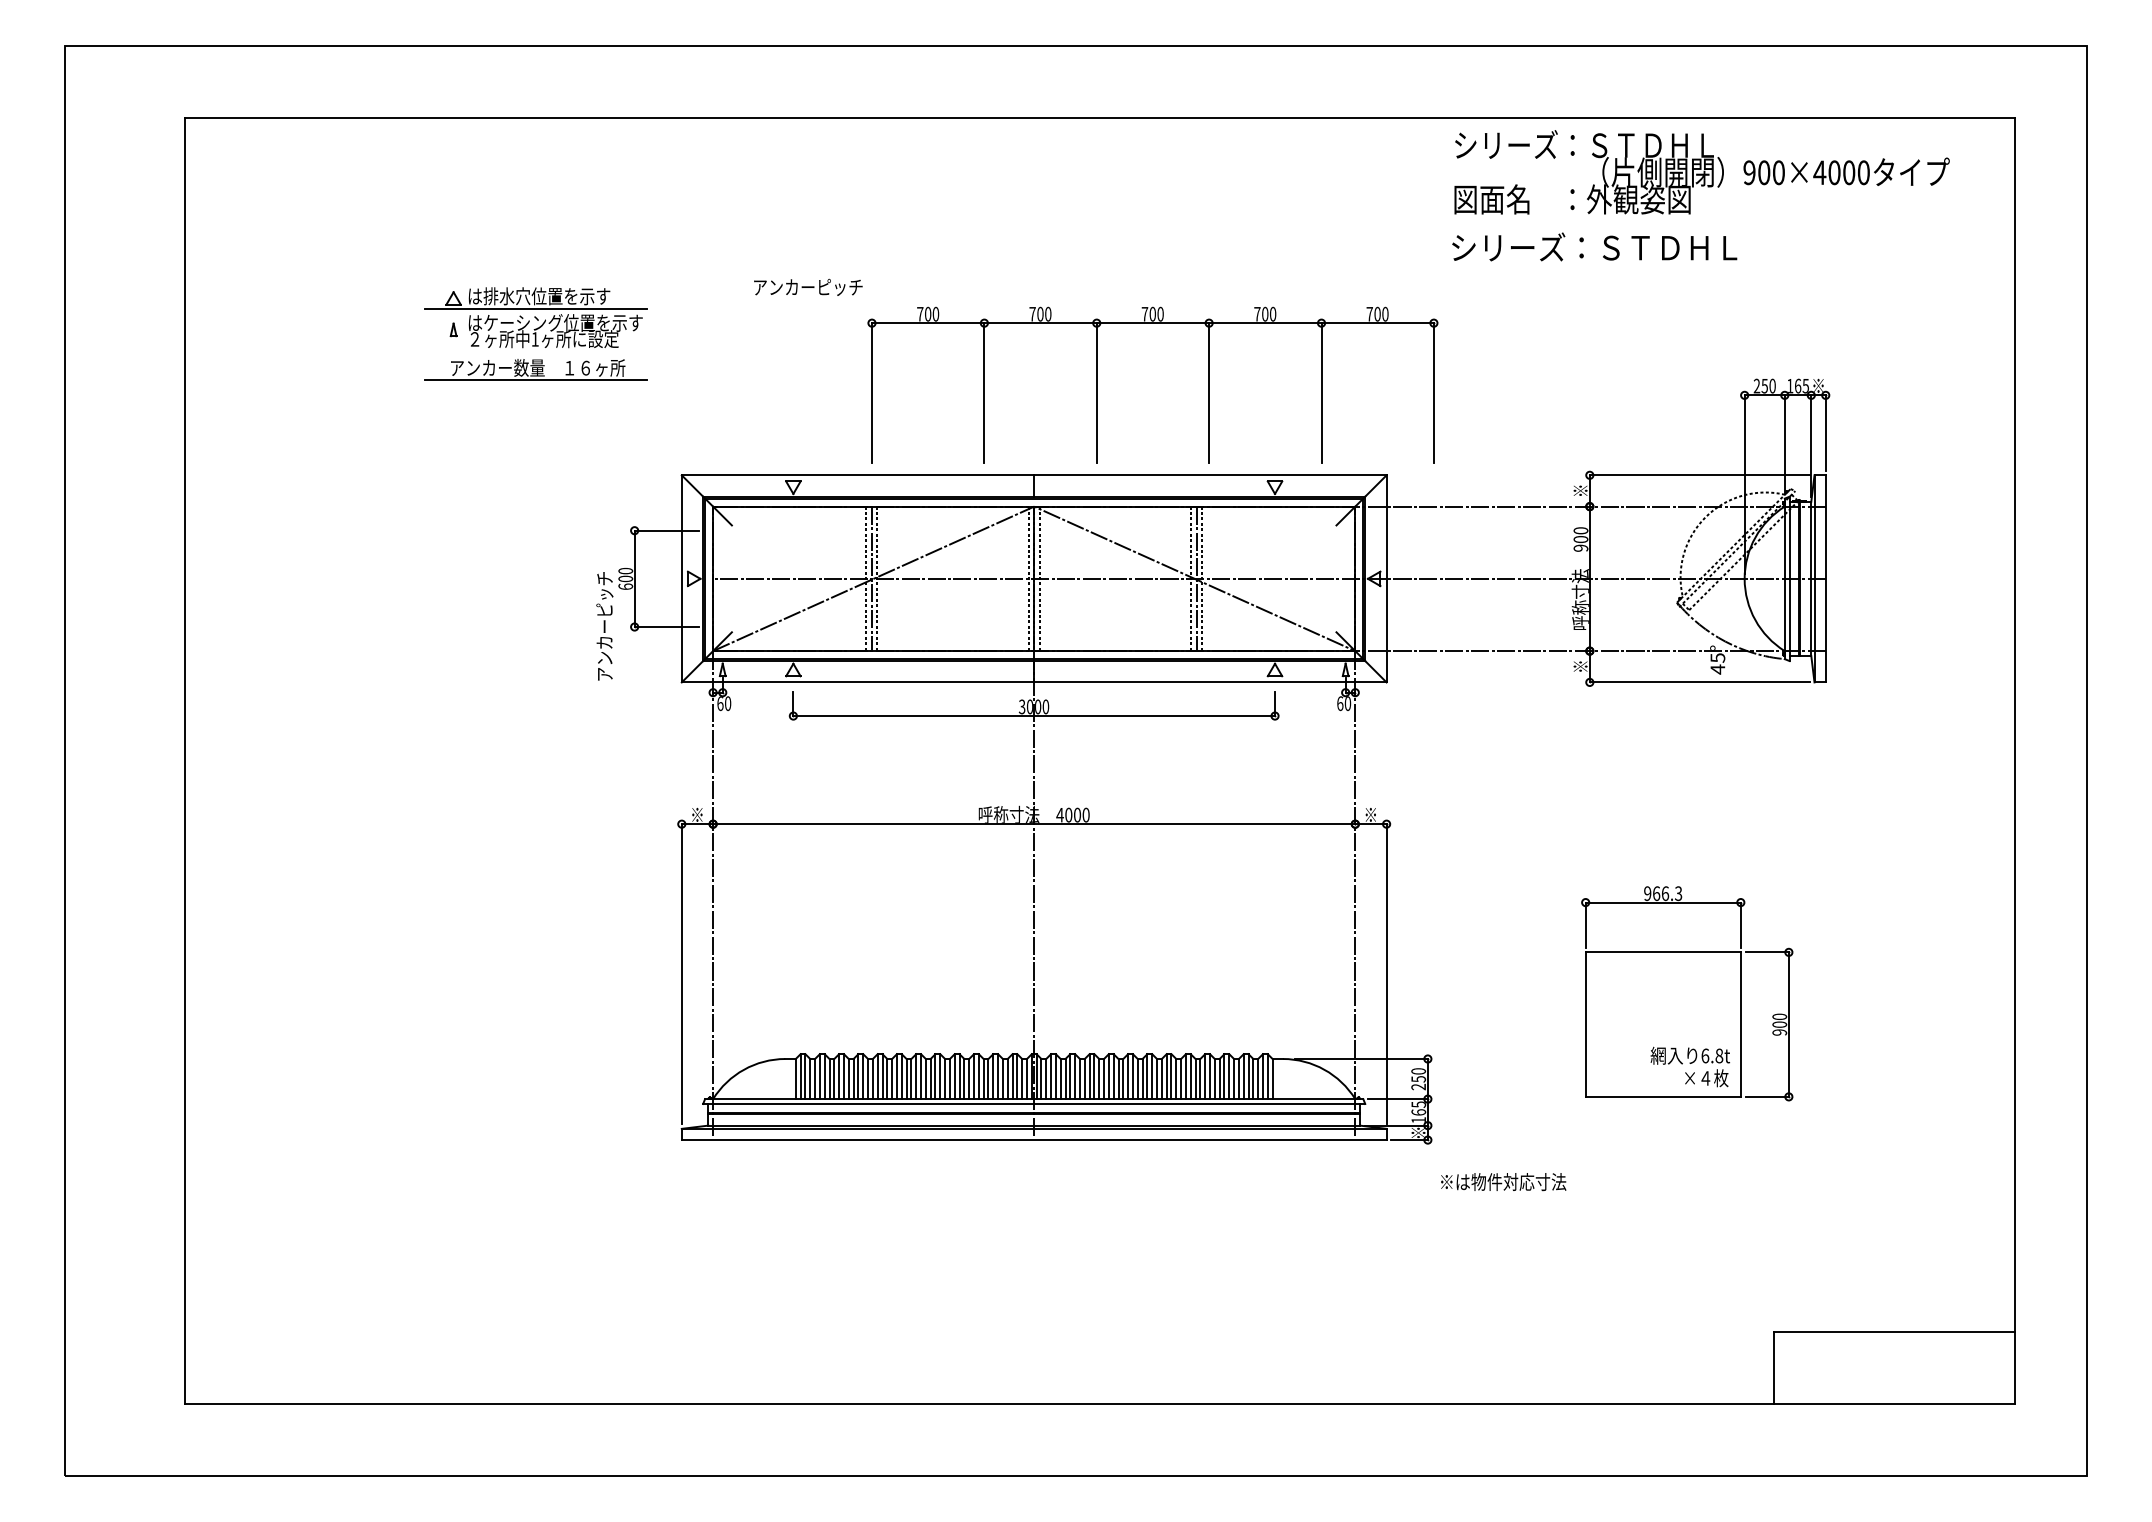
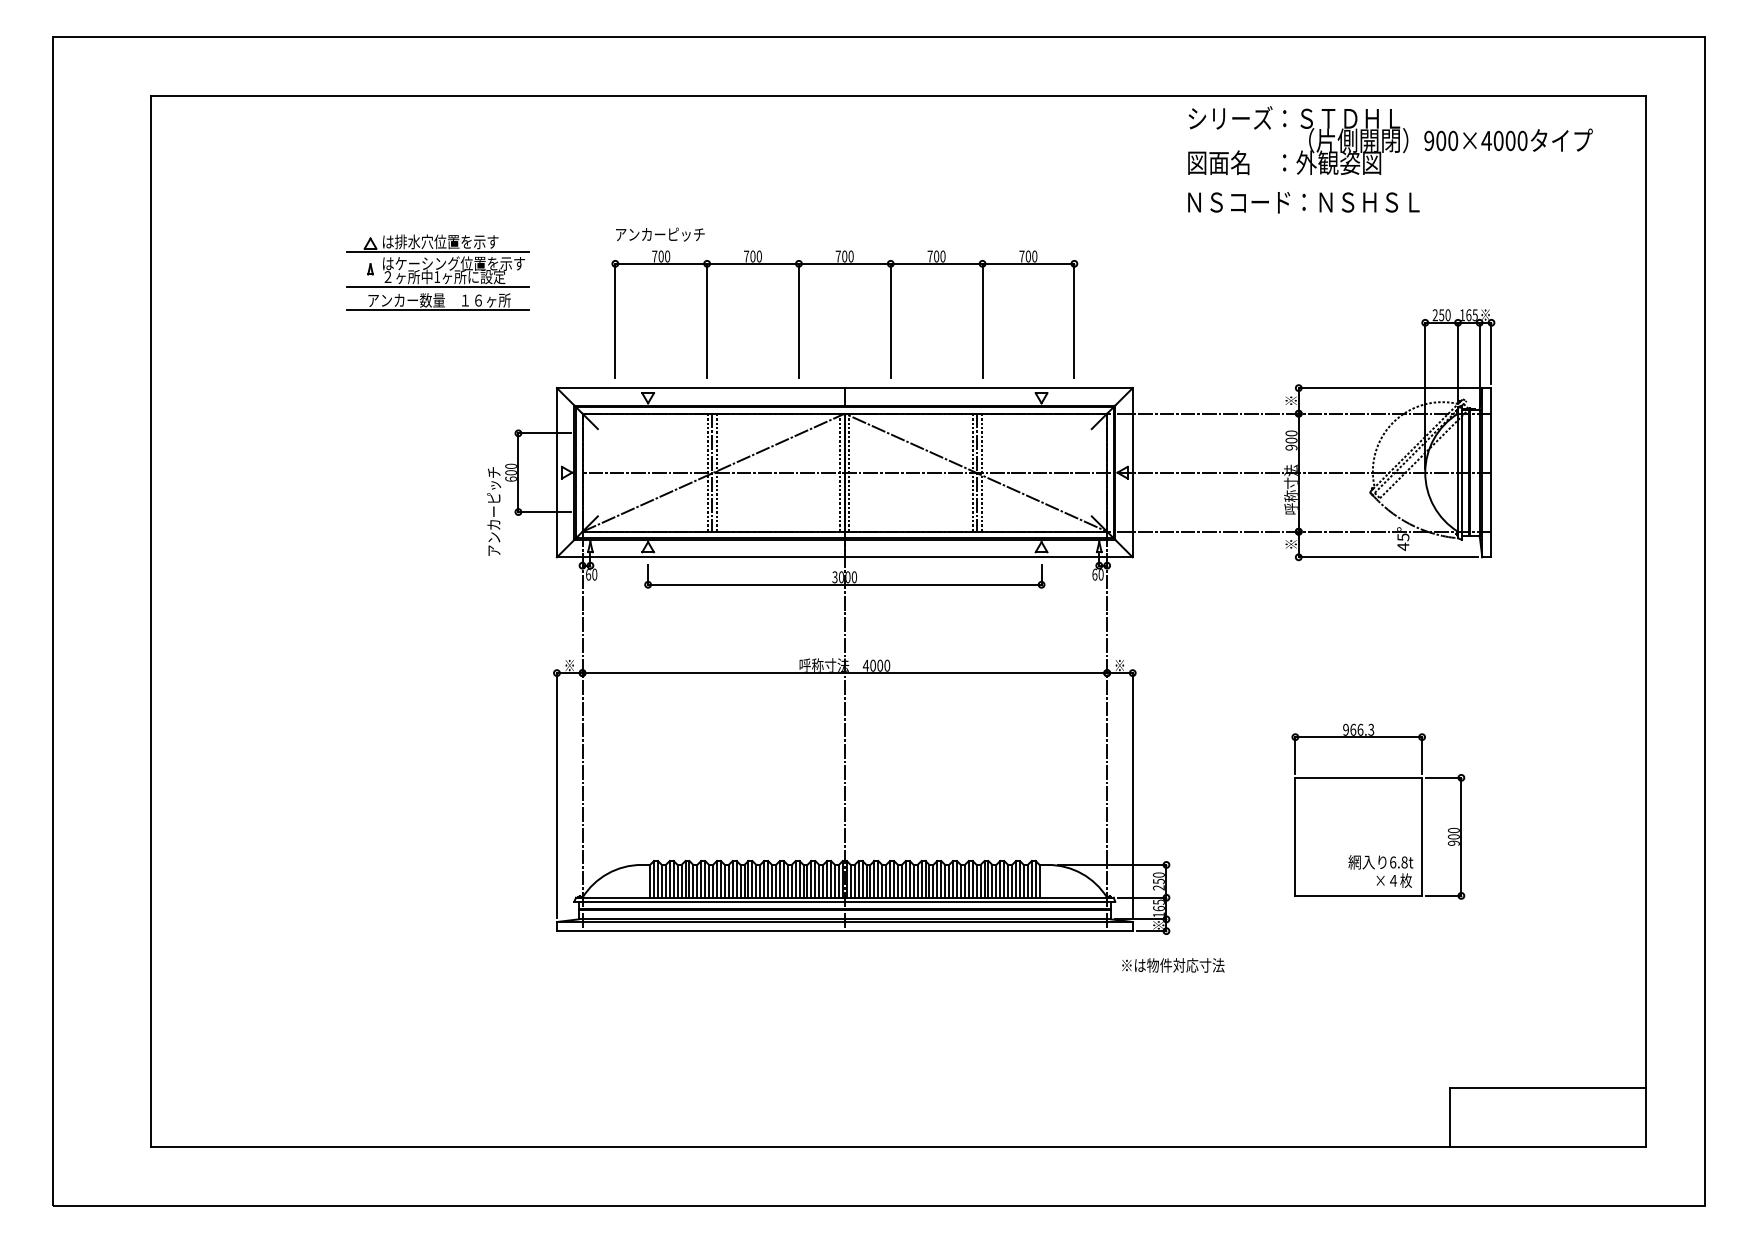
text: (1594, 246) -> (1302, 201), シリーズ：ＳＴＤＨＬ -> ＮＳコード：ＮＳＨＳＬ
line: (535, 352) -> (437, 287), added
part: (1097, 385) -> (799, 314), moved
text: (1503, 1182) -> (1173, 965), moved

